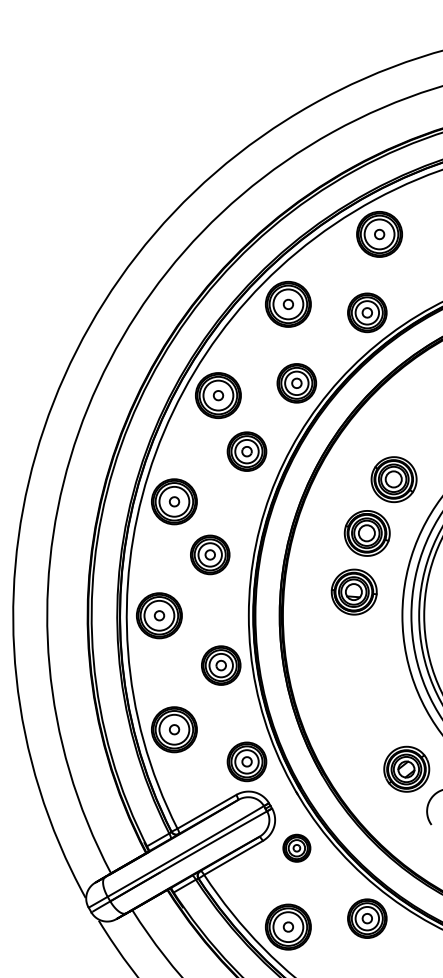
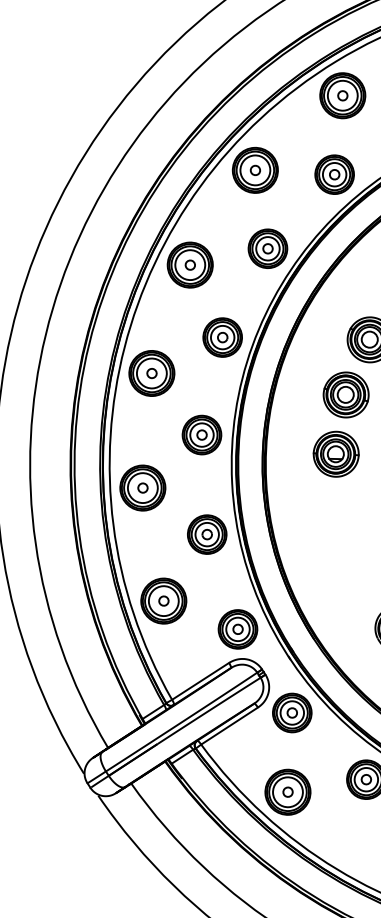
part: (246, 451) -> (222, 337), moved
part: (210, 554) -> (202, 434), moved
part: (296, 848) -> (291, 713), size x1.43

